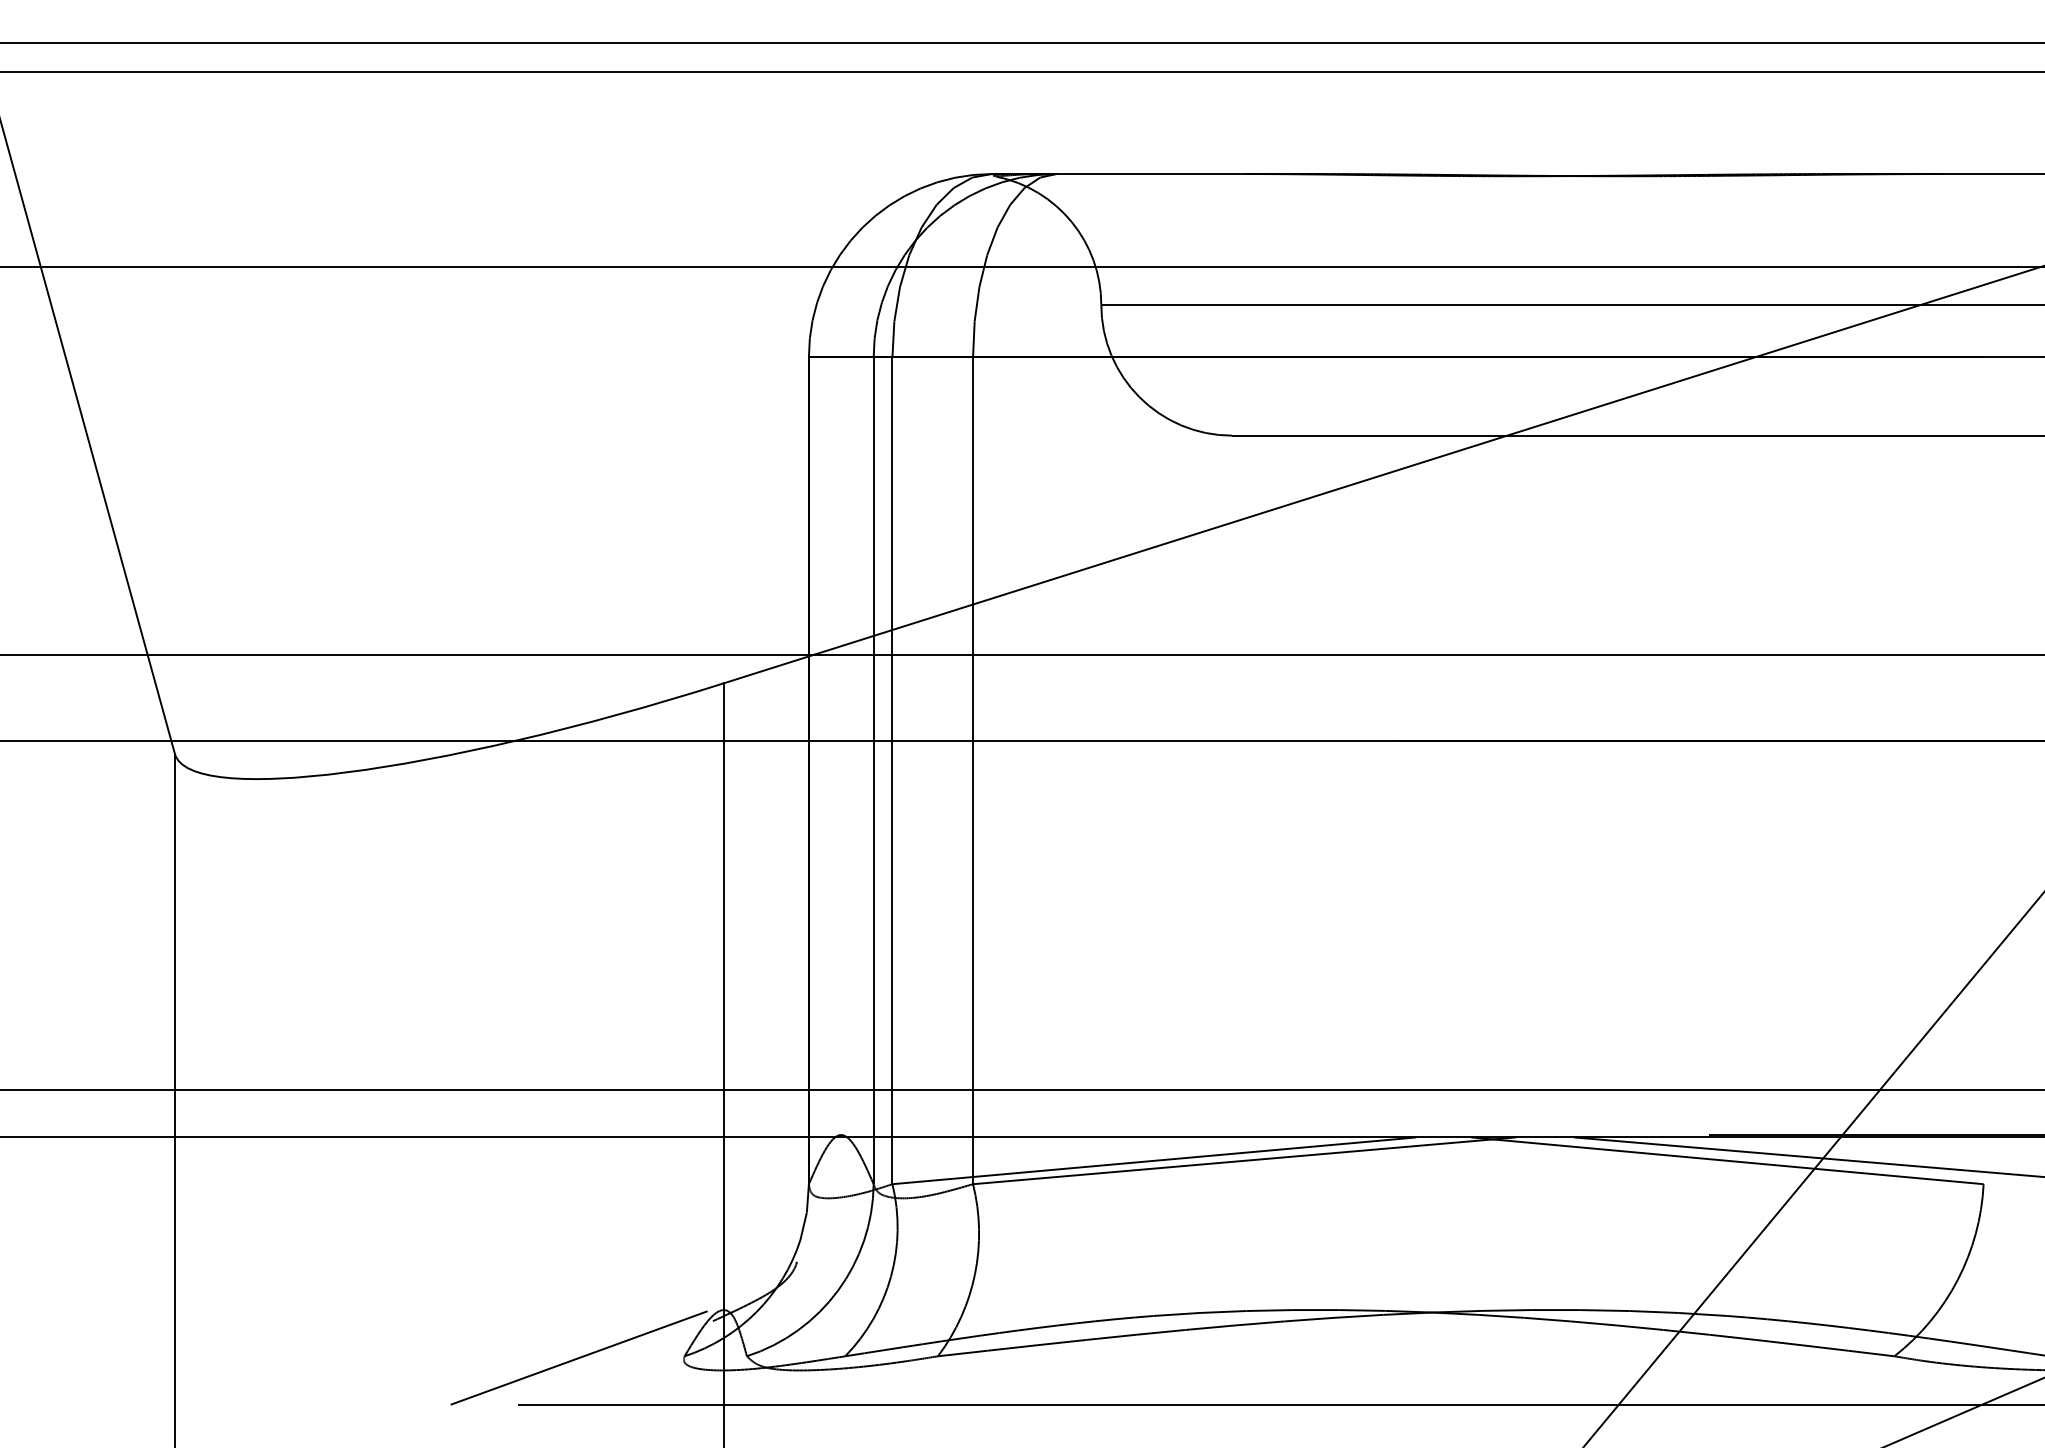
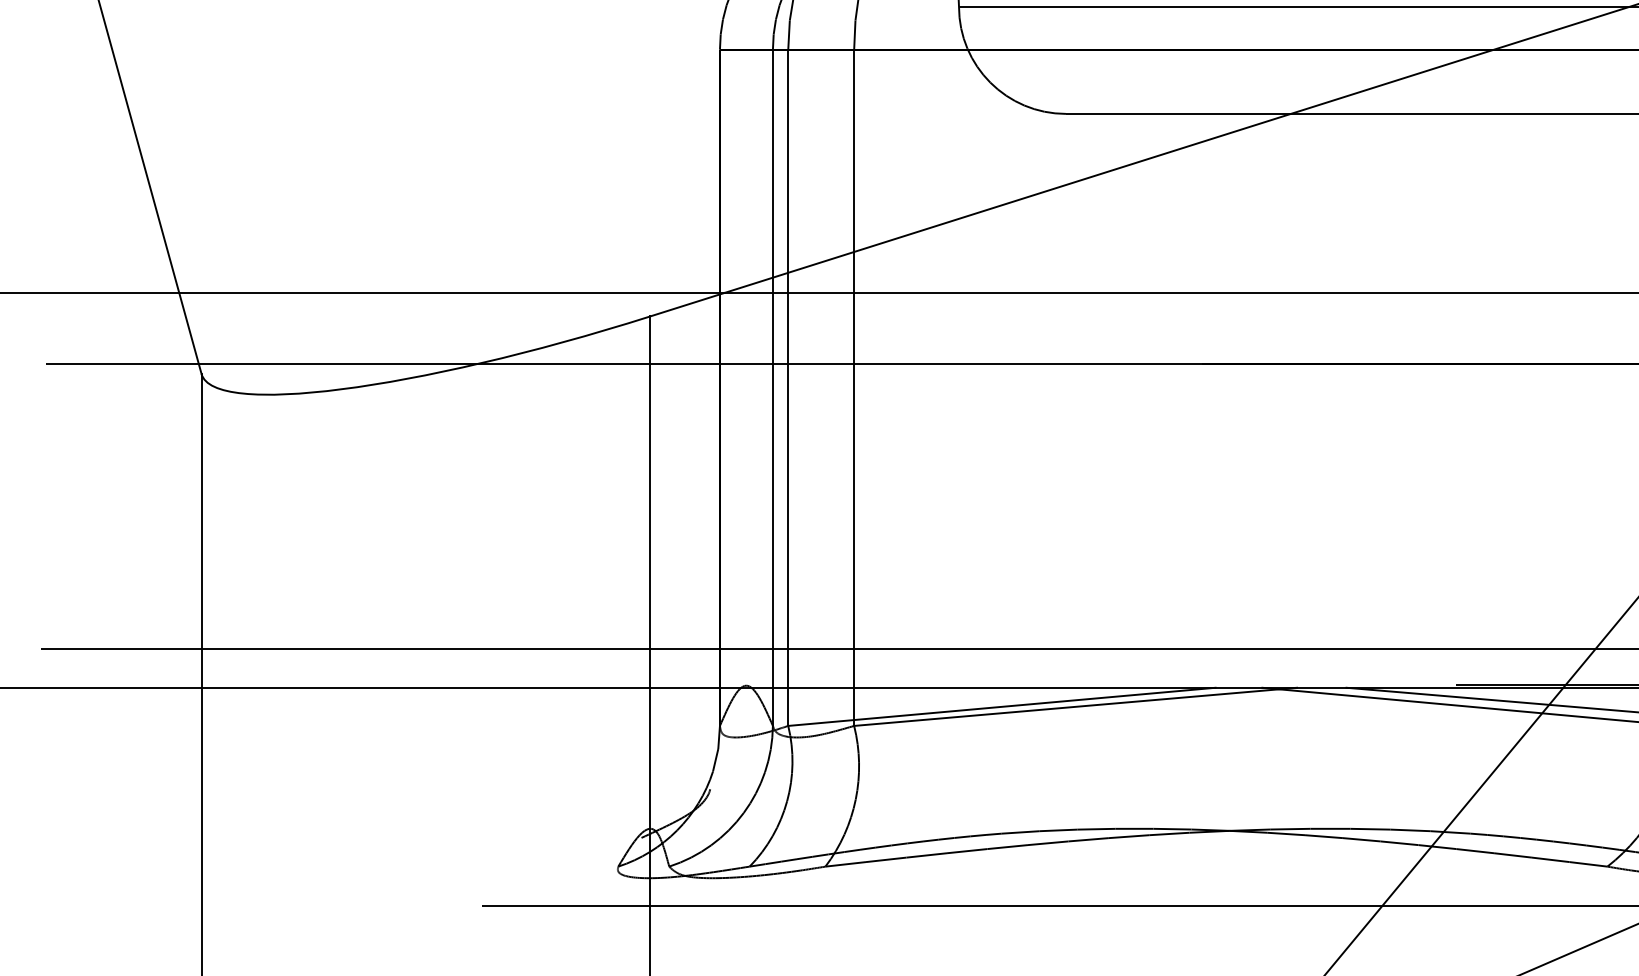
line: (578, 1357) -> (531, 867), removed

